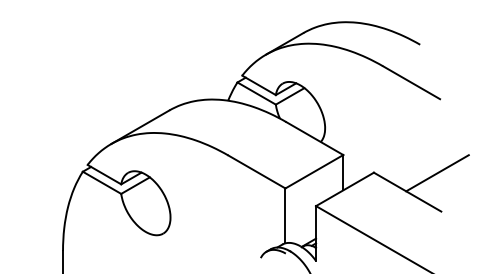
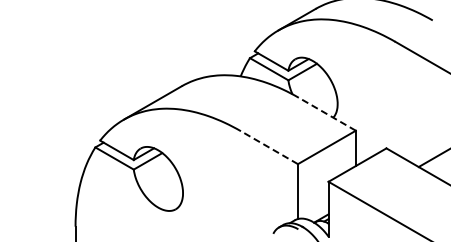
line: (314, 138) -> (327, 114), solid -> dashed
line: (256, 171) -> (269, 147), solid -> dashed

